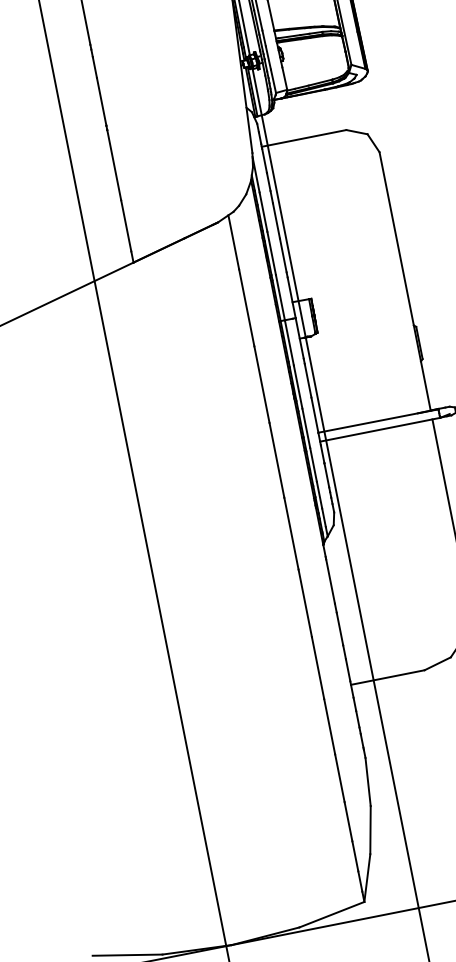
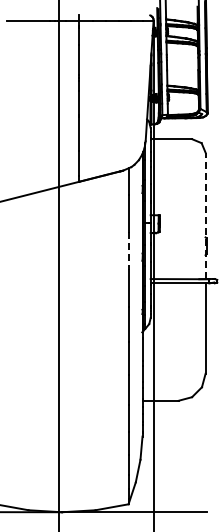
line: (404, 280) -> (205, 215), solid -> dashed
line: (261, 385) -> (128, 251), solid -> dashed

